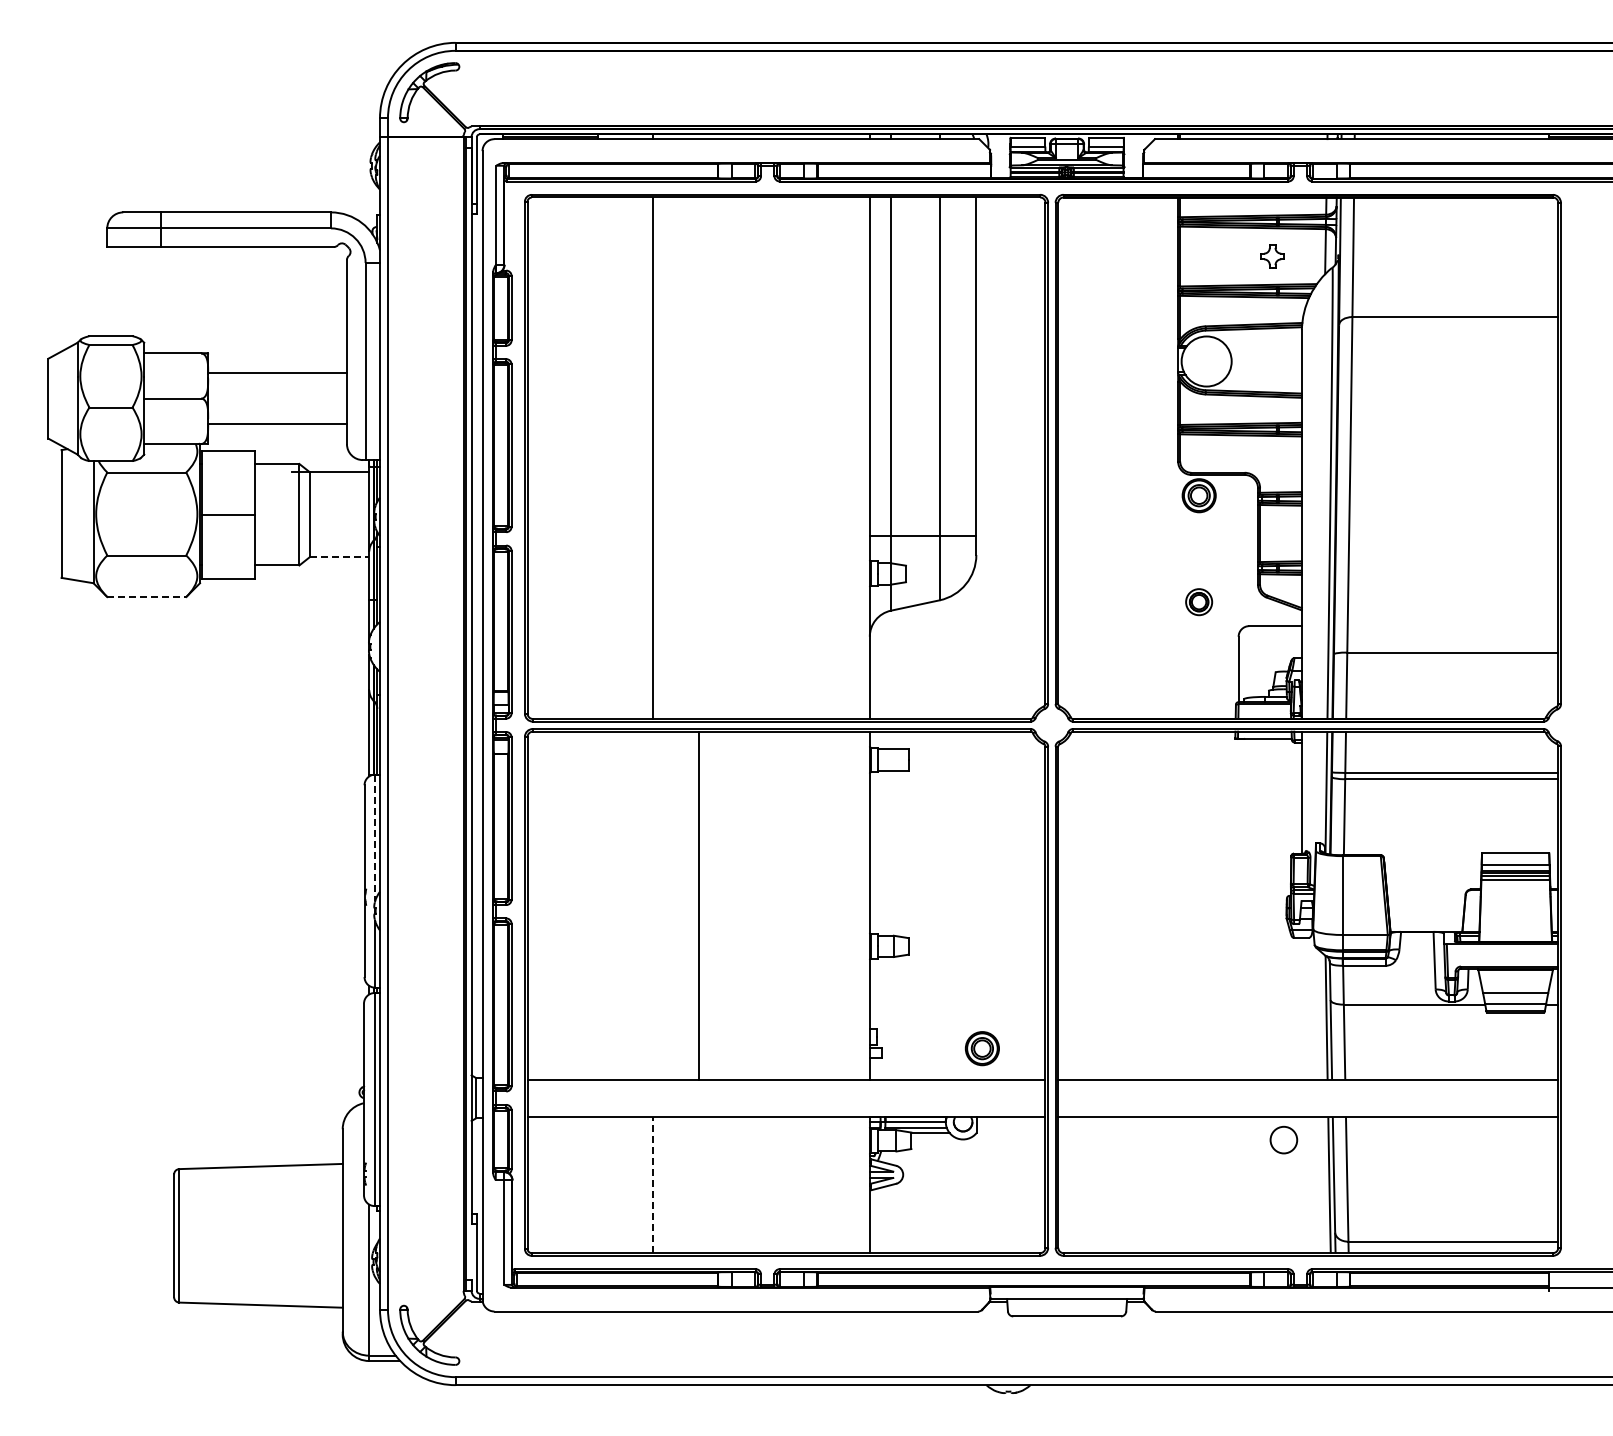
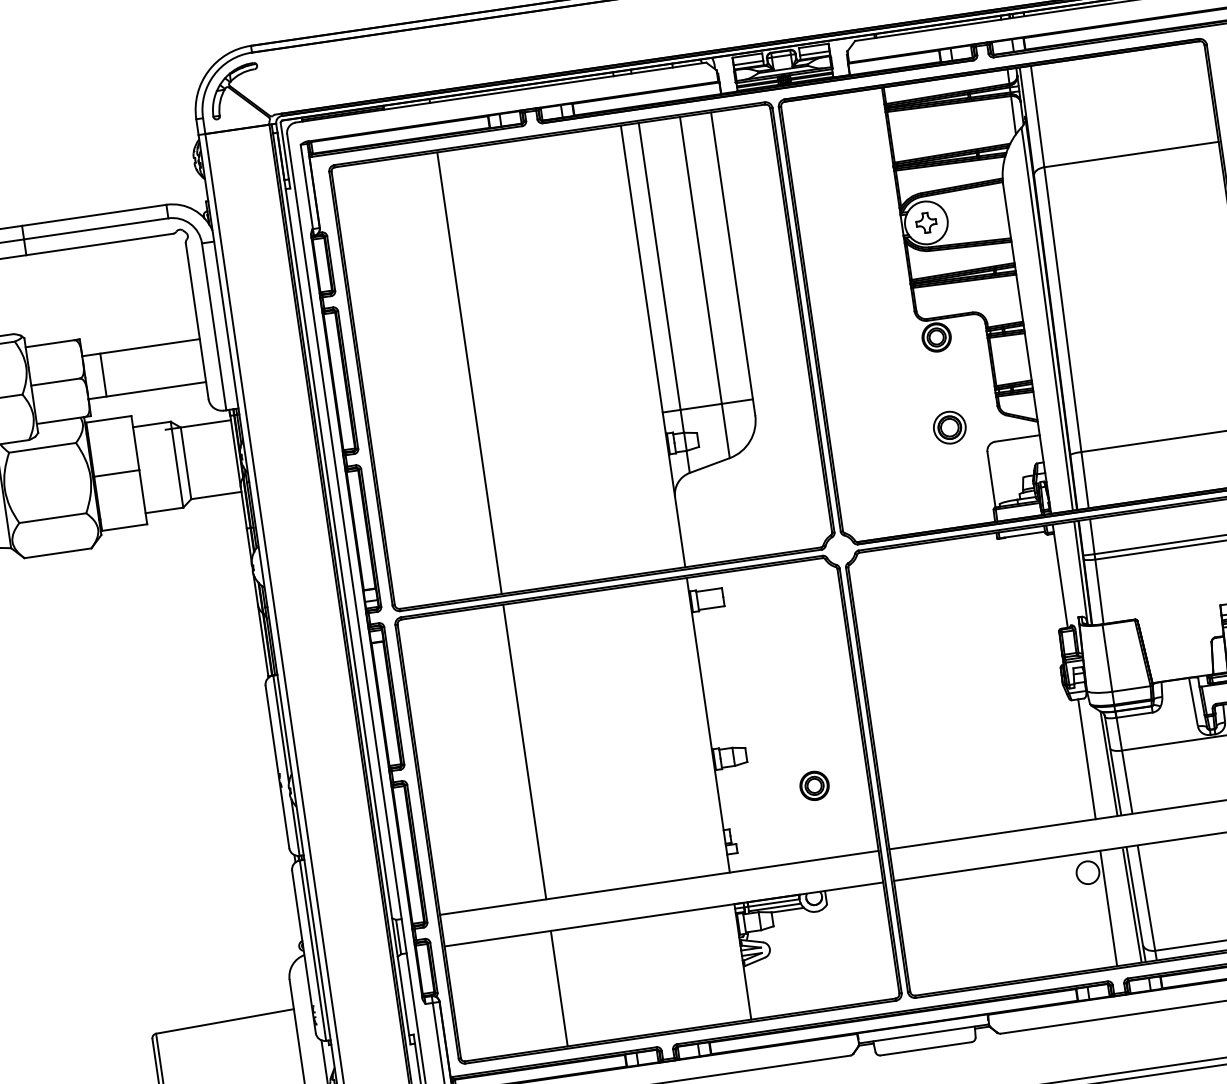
part: (1272, 256) -> (926, 222), moved
line: (229, 398) -> (103, 374), added
line: (339, 556) -> (216, 495), dashed -> solid
line: (147, 597) -> (58, 553), dashed -> solid
part: (1198, 601) -> (949, 427), size x1.43
line: (375, 838) -> (281, 729), dashed -> solid
line: (699, 905) -> (525, 751), moved
line: (1301, 1008) -> (1086, 759), added
part: (981, 1048) -> (813, 785), moved
line: (653, 1184) -> (559, 988), dashed -> solid
line: (1301, 1184) -> (1108, 908), added

